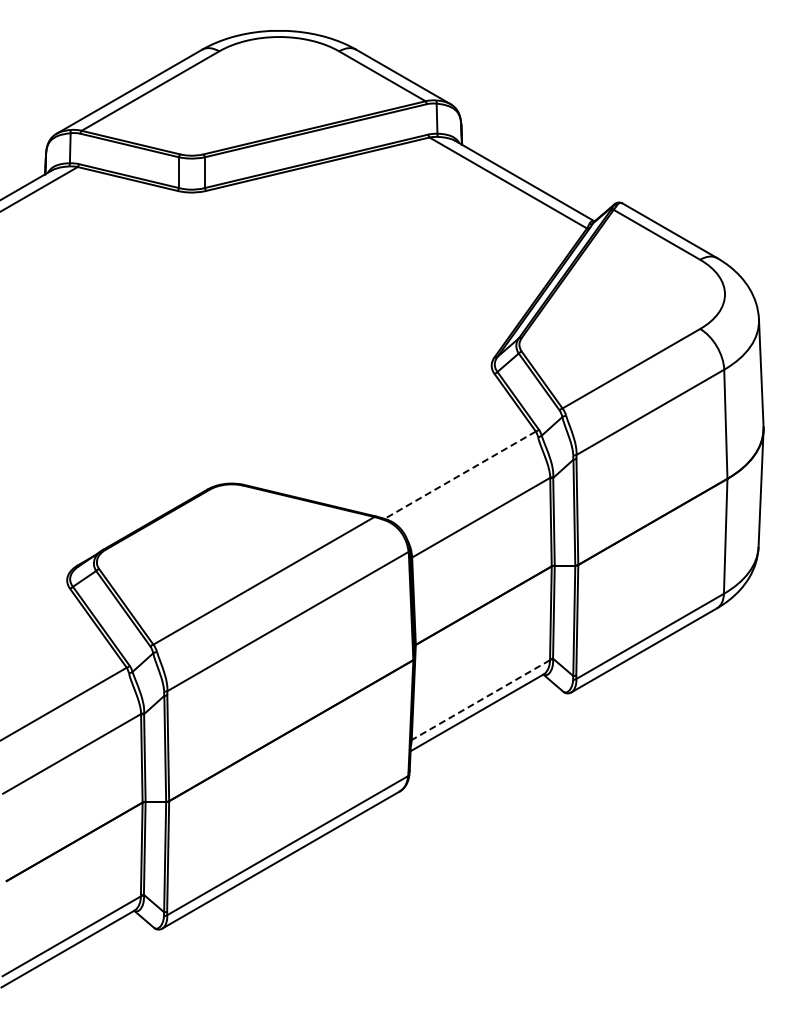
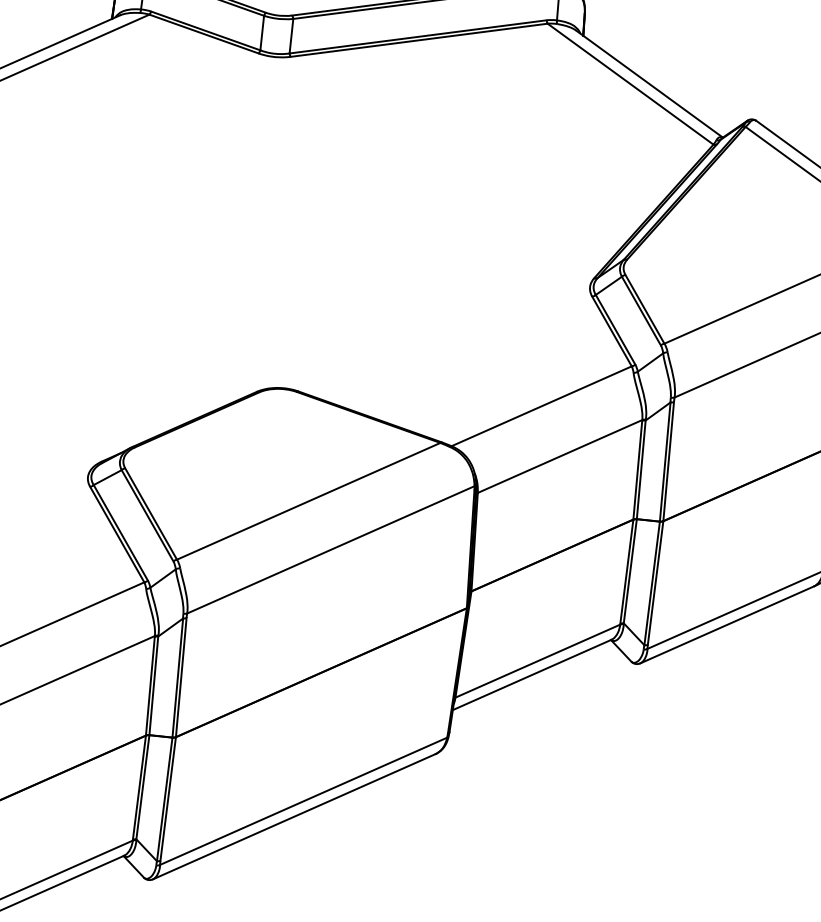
line: (459, 475) -> (540, 406), dashed -> solid
line: (480, 700) -> (537, 661), dashed -> solid

